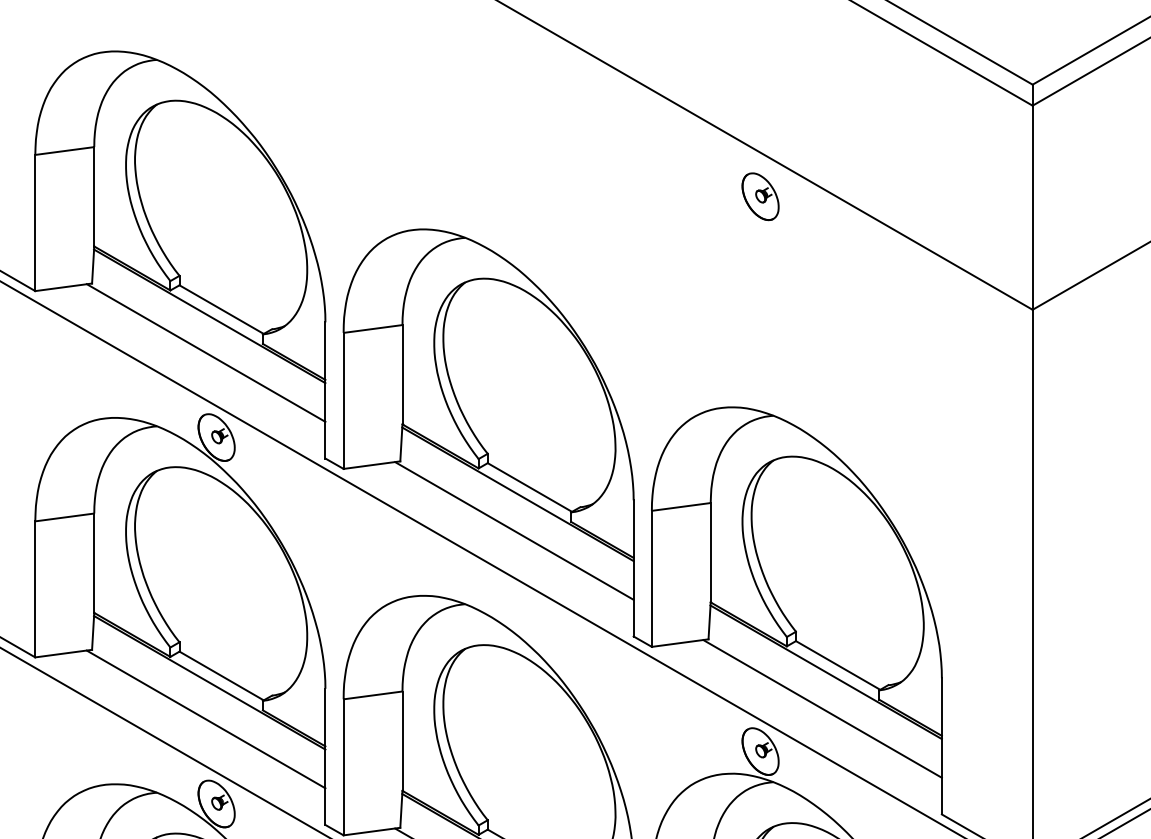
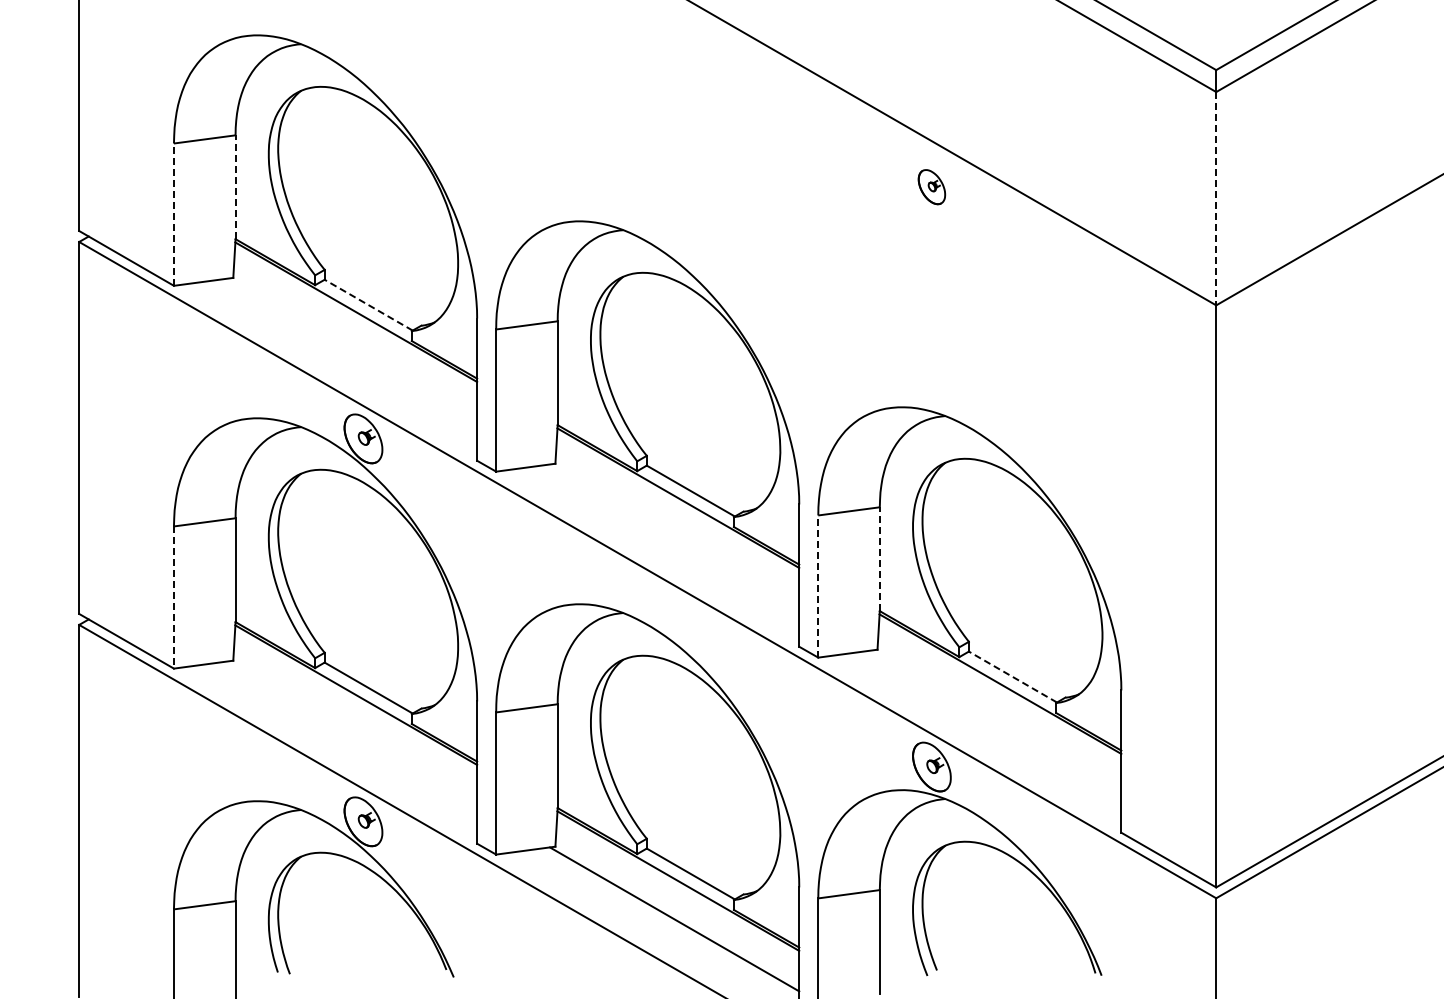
part: (760, 196) -> (931, 186), size x0.7
line: (94, 197) -> (235, 187), solid -> dashed
line: (1032, 207) -> (1216, 198), solid -> dashed
line: (34, 222) -> (173, 214), solid -> dashed
line: (221, 309) -> (368, 305), solid -> dashed
line: (206, 352) -> (352, 350), removed
line: (514, 530) -> (674, 536), removed
line: (710, 552) -> (879, 559), solid -> dashed
line: (652, 578) -> (818, 586), solid -> dashed
line: (34, 590) -> (173, 598), solid -> dashed
line: (837, 665) -> (1012, 677), solid -> dashed
line: (822, 708) -> (996, 722), removed
line: (206, 719) -> (352, 733), removed

